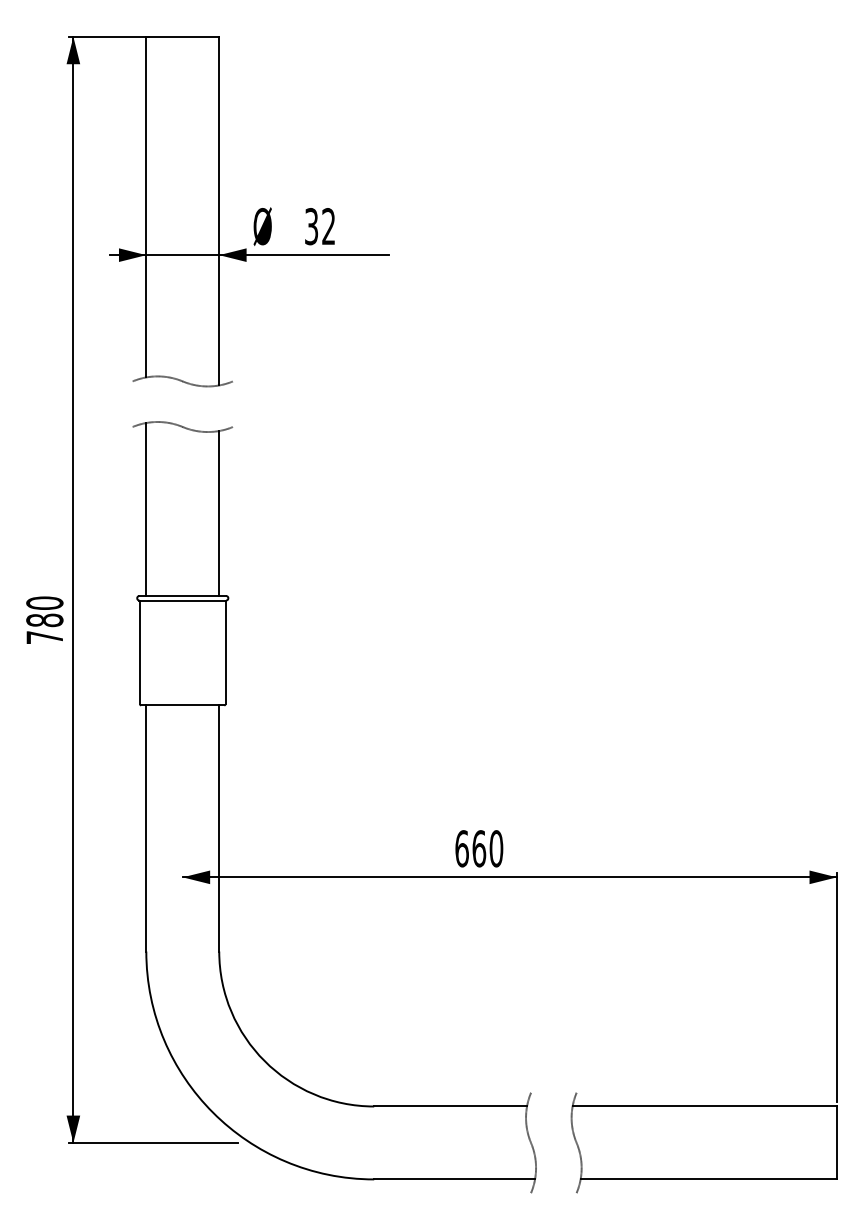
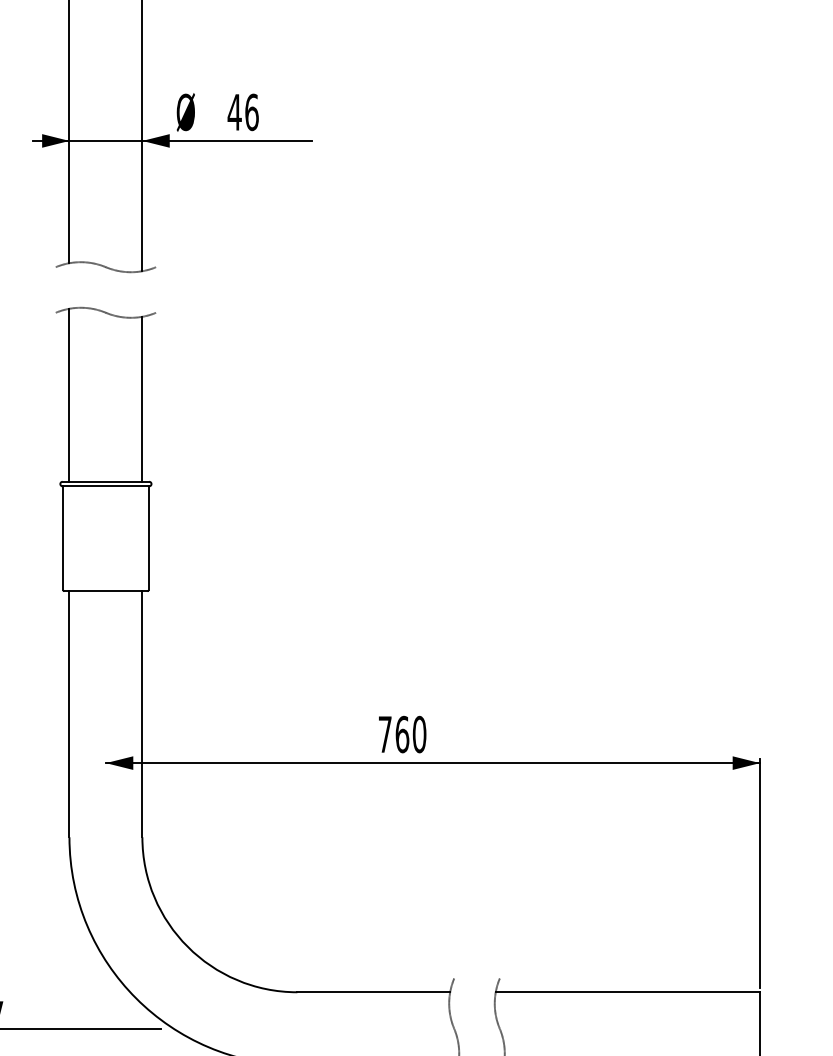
text: (319, 226) -> (242, 112), 32 -> 46
text: (461, 848) -> (384, 734), 660 -> 760

